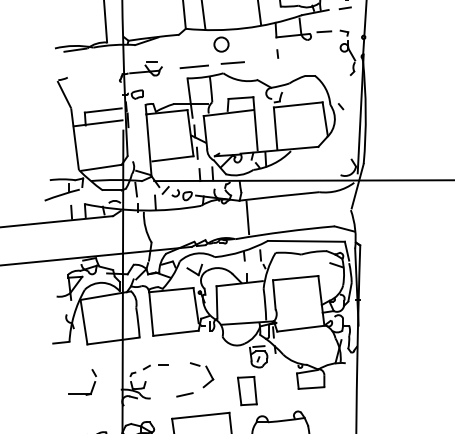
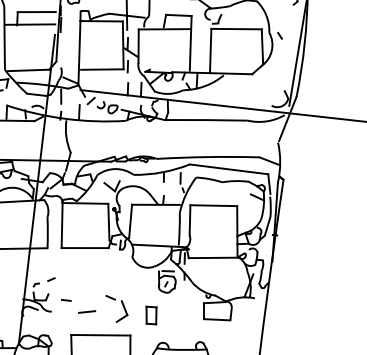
line: (247, 217) -> (171, 138), removed
line: (163, 364) -> (66, 299), moved
part: (208, 373) -> (123, 308), moved
part: (247, 391) -> (151, 315), size x0.6

